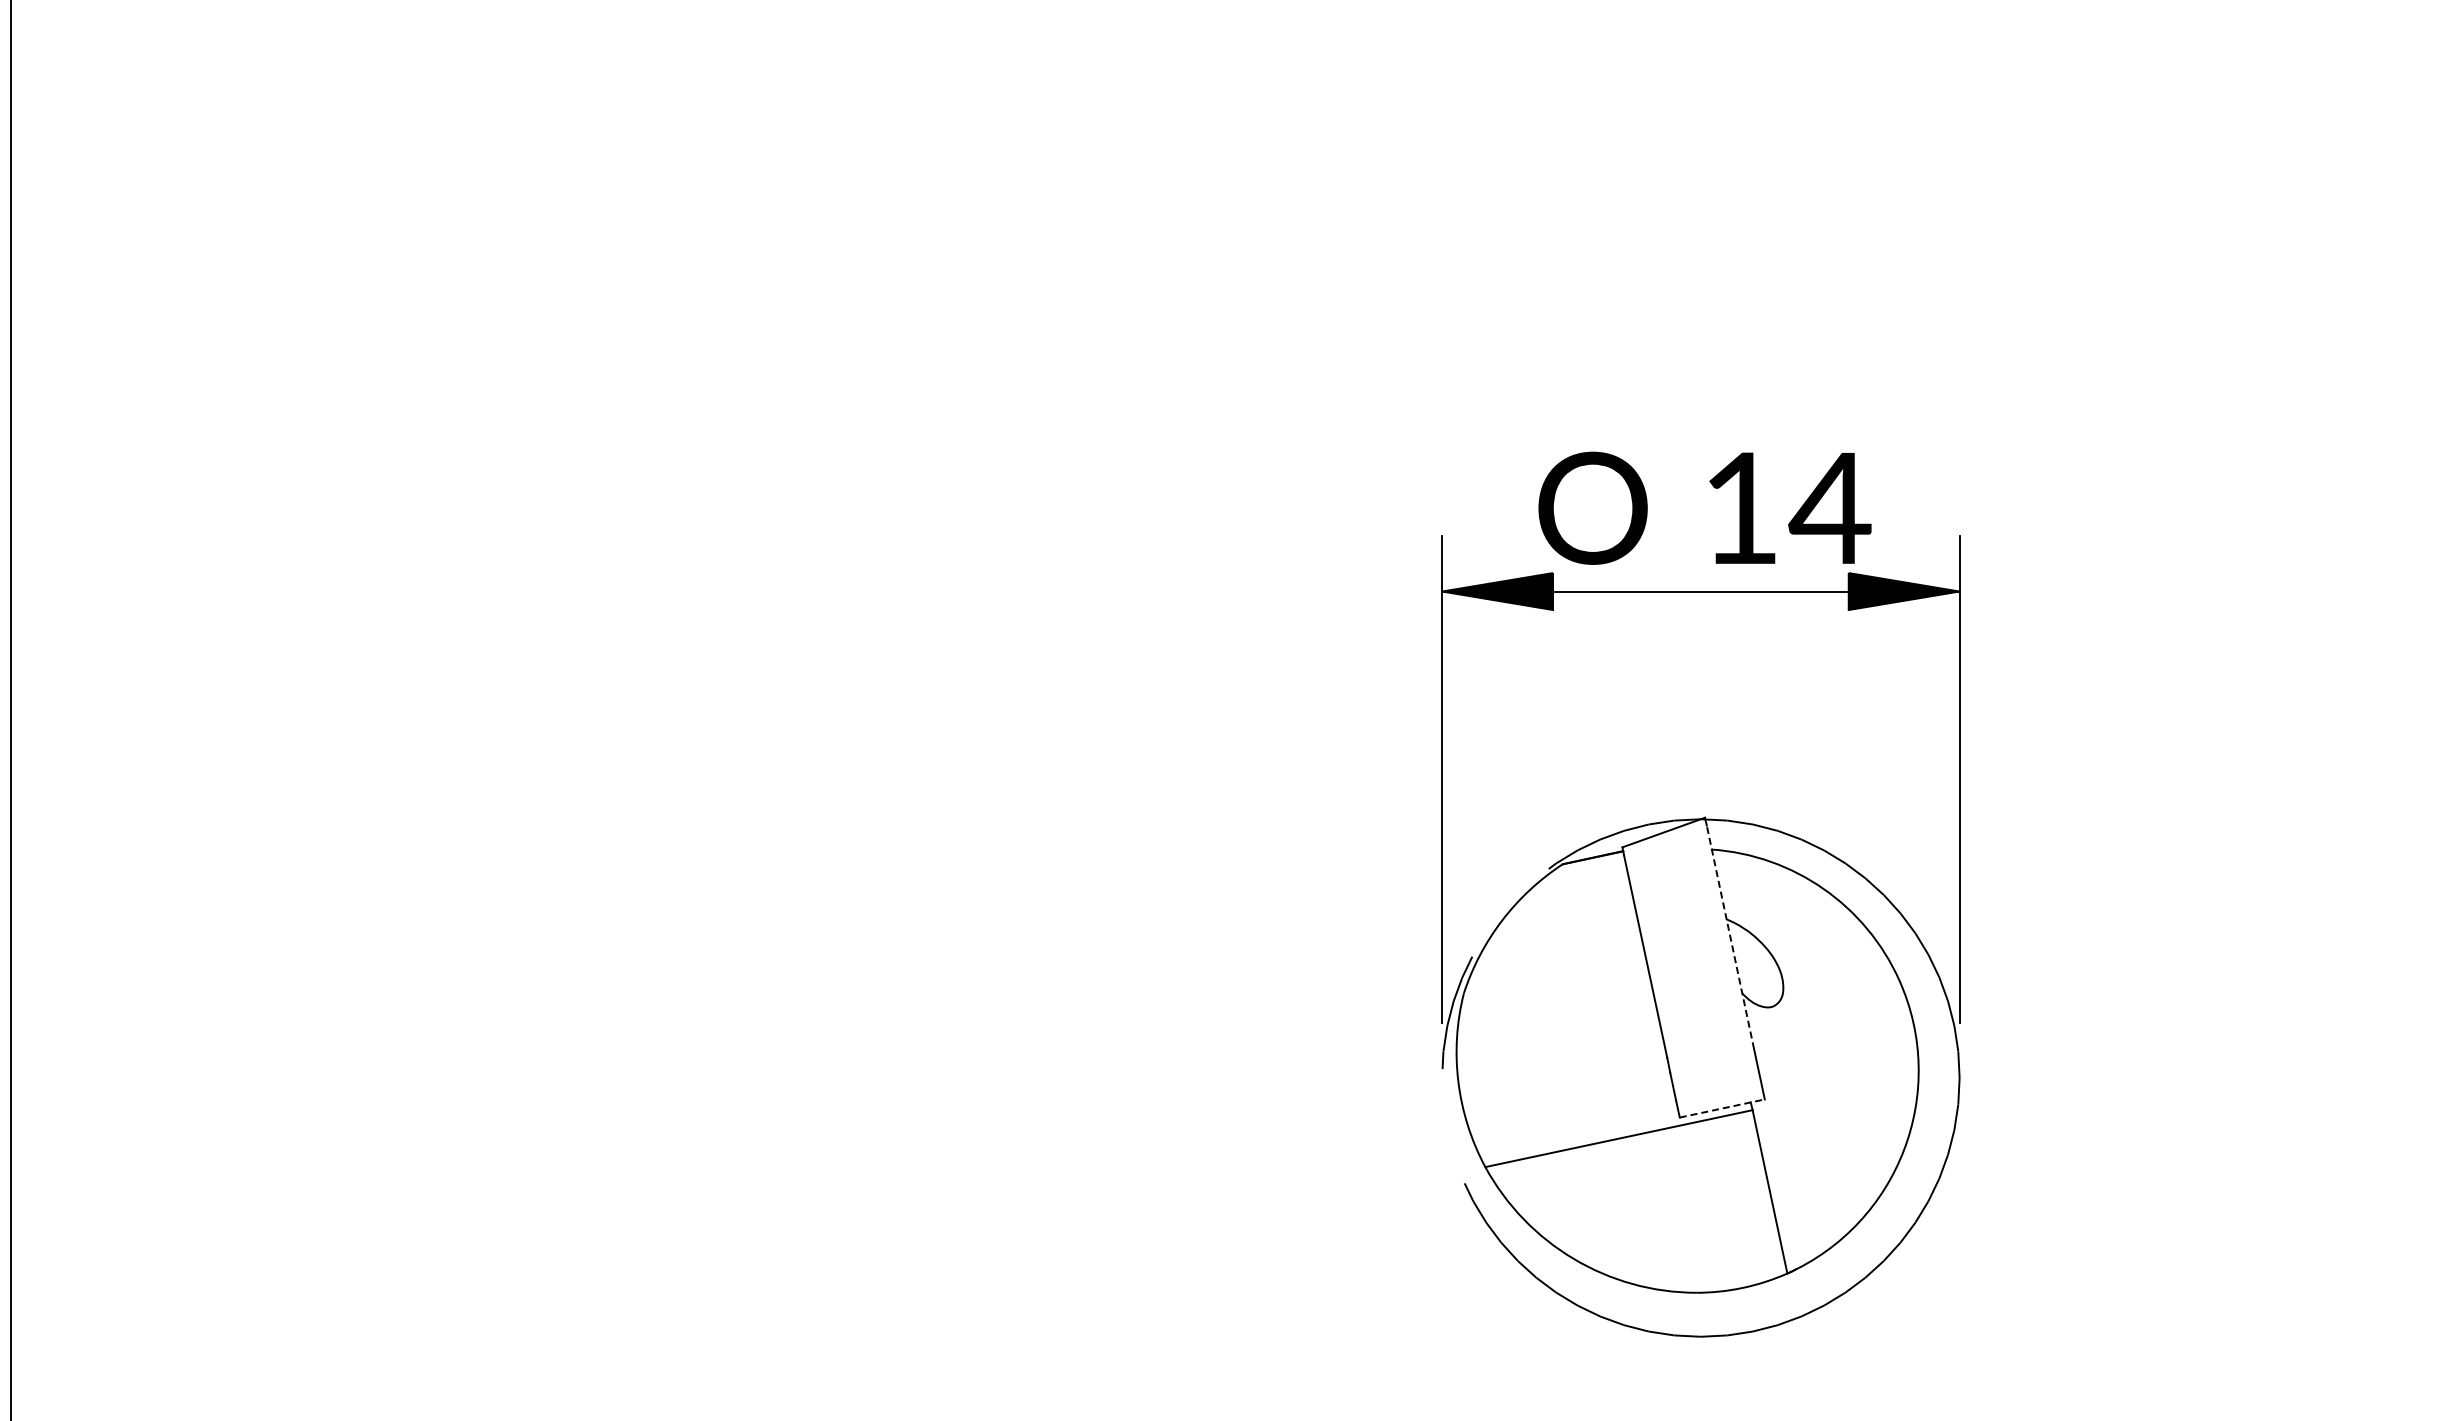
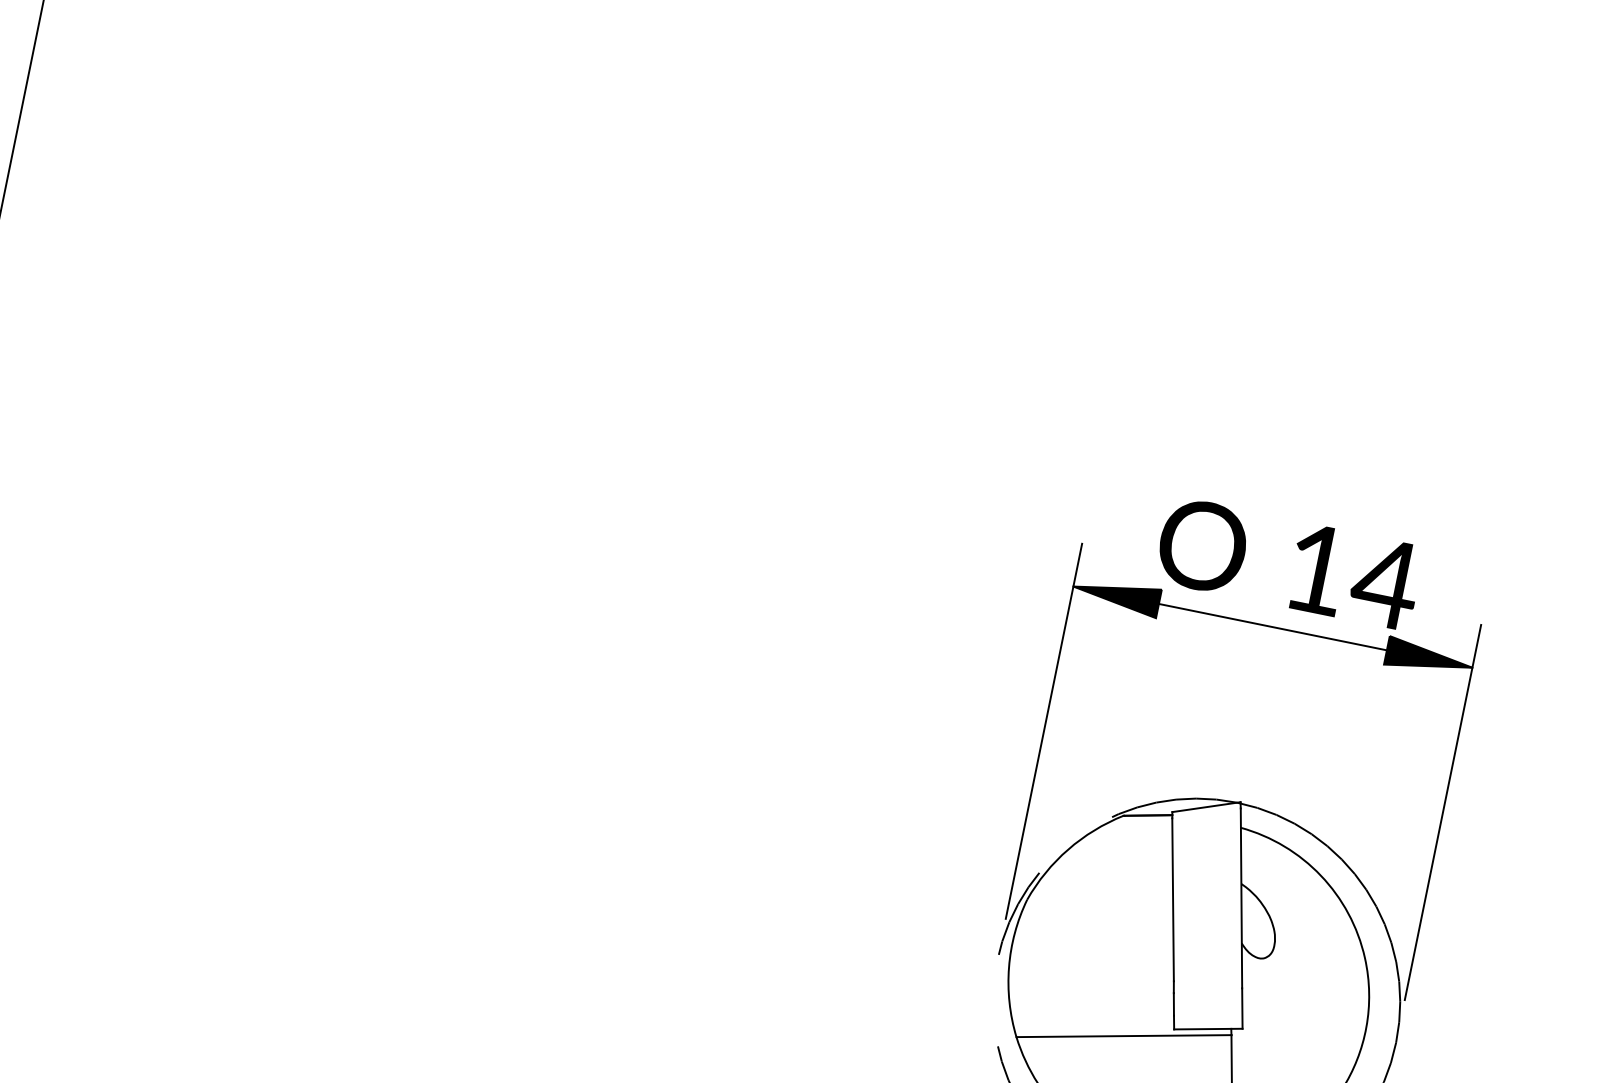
line: (1730, 936) -> (1241, 897), dashed -> solid
line: (1722, 1108) -> (1208, 1029), dashed -> solid

